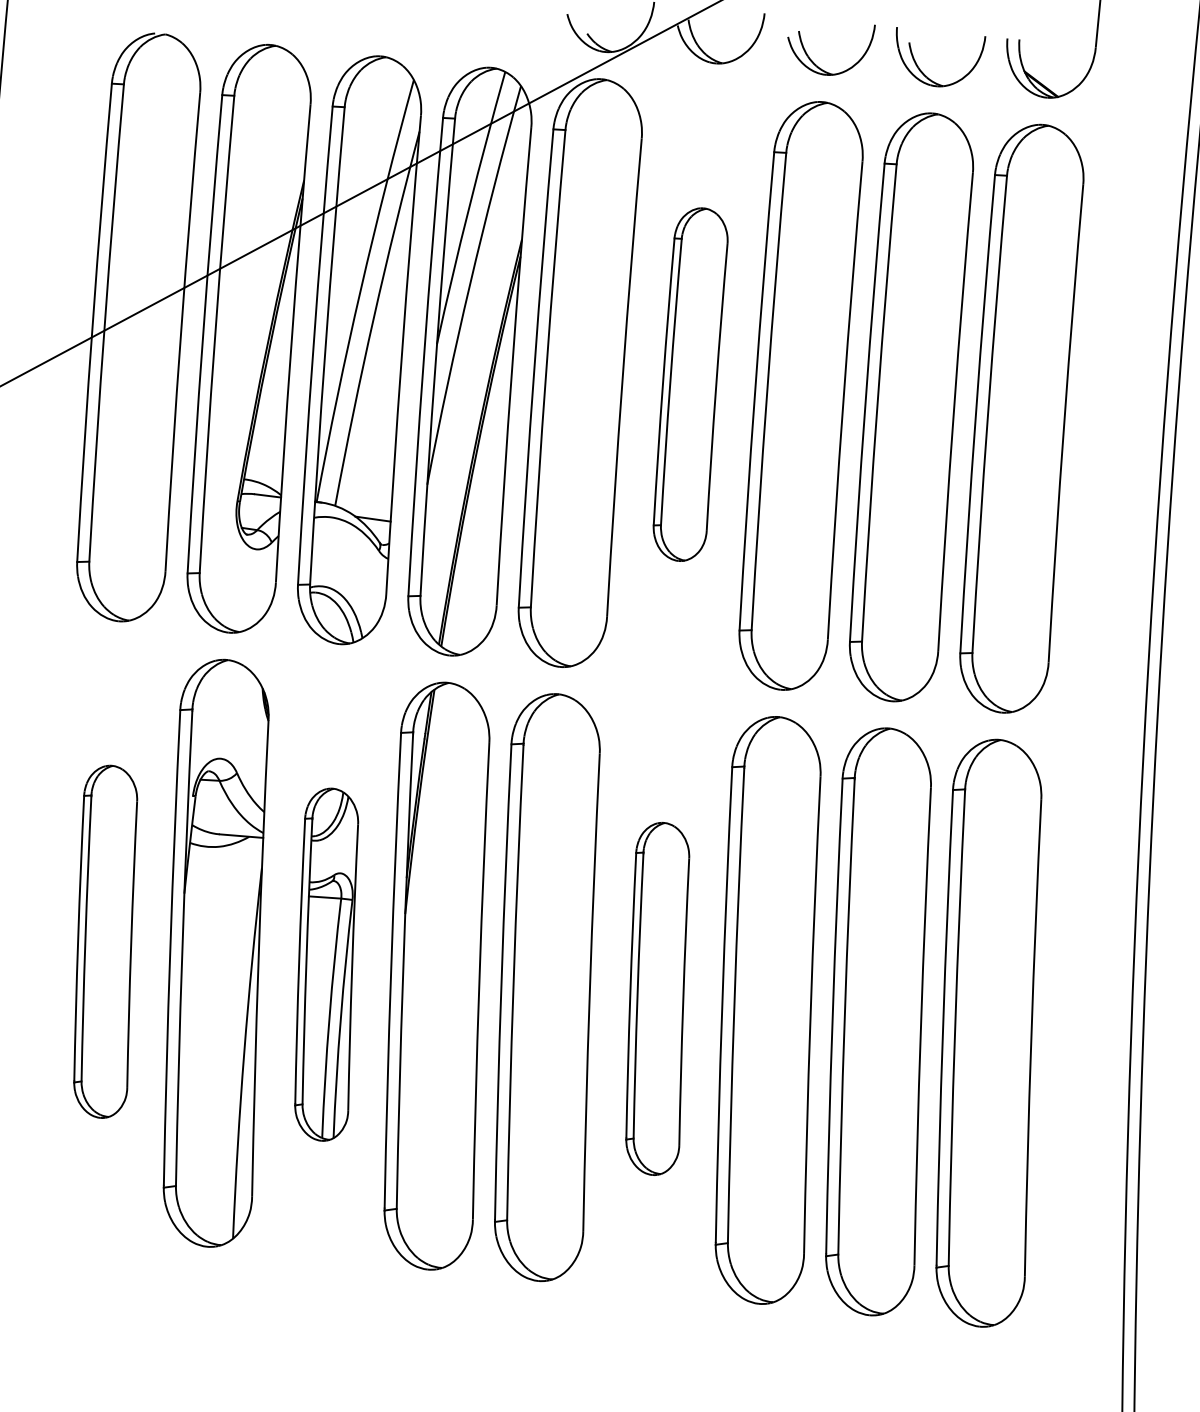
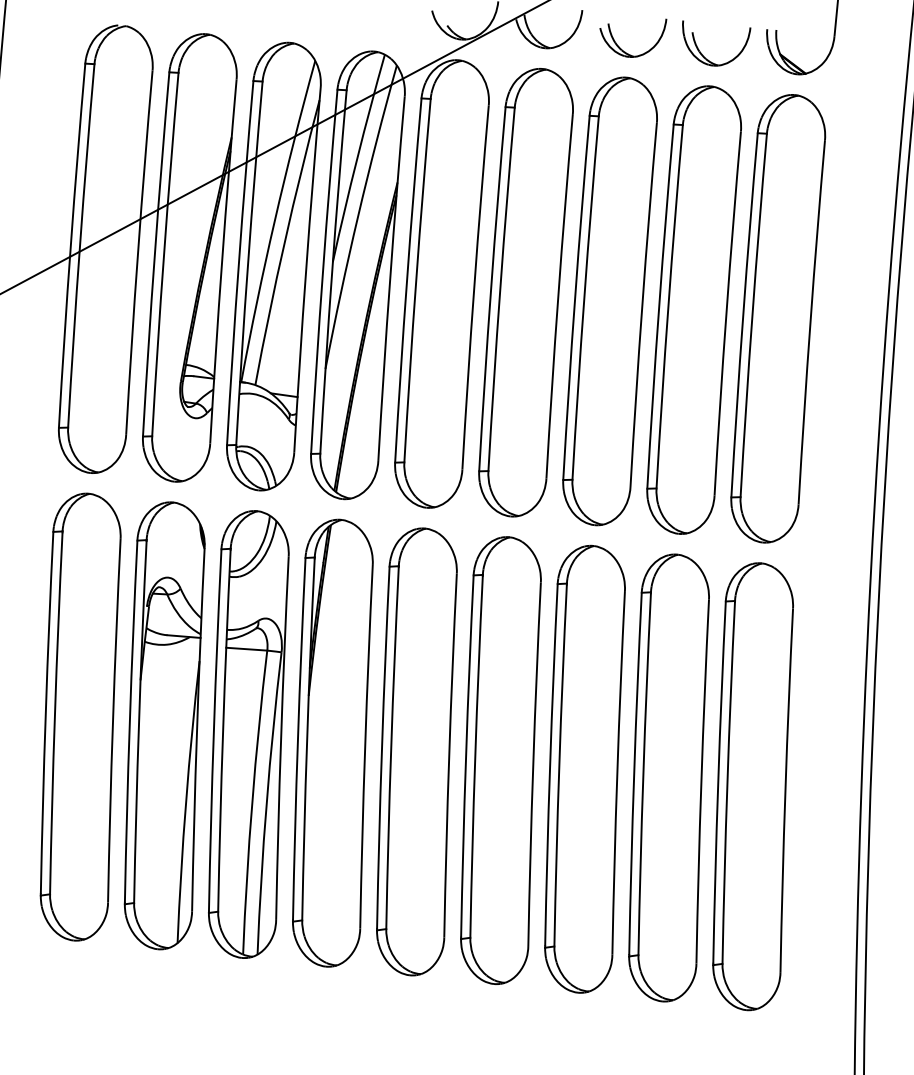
part: (689, 384) -> (525, 292), size x1.67
part: (105, 941) -> (80, 716), size x1.67
part: (326, 964) -> (248, 734), size x1.67
part: (657, 998) -> (500, 760), size x1.67

